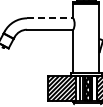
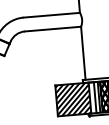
line: (50, 18) -> (52, 15), dashed -> solid

